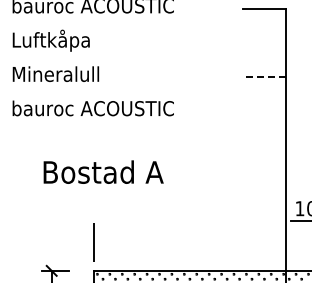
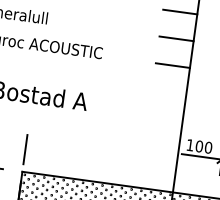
line: (264, 43) -> (180, 12), added
line: (264, 77) -> (176, 38), dashed -> solid
line: (264, 111) -> (172, 65), added

